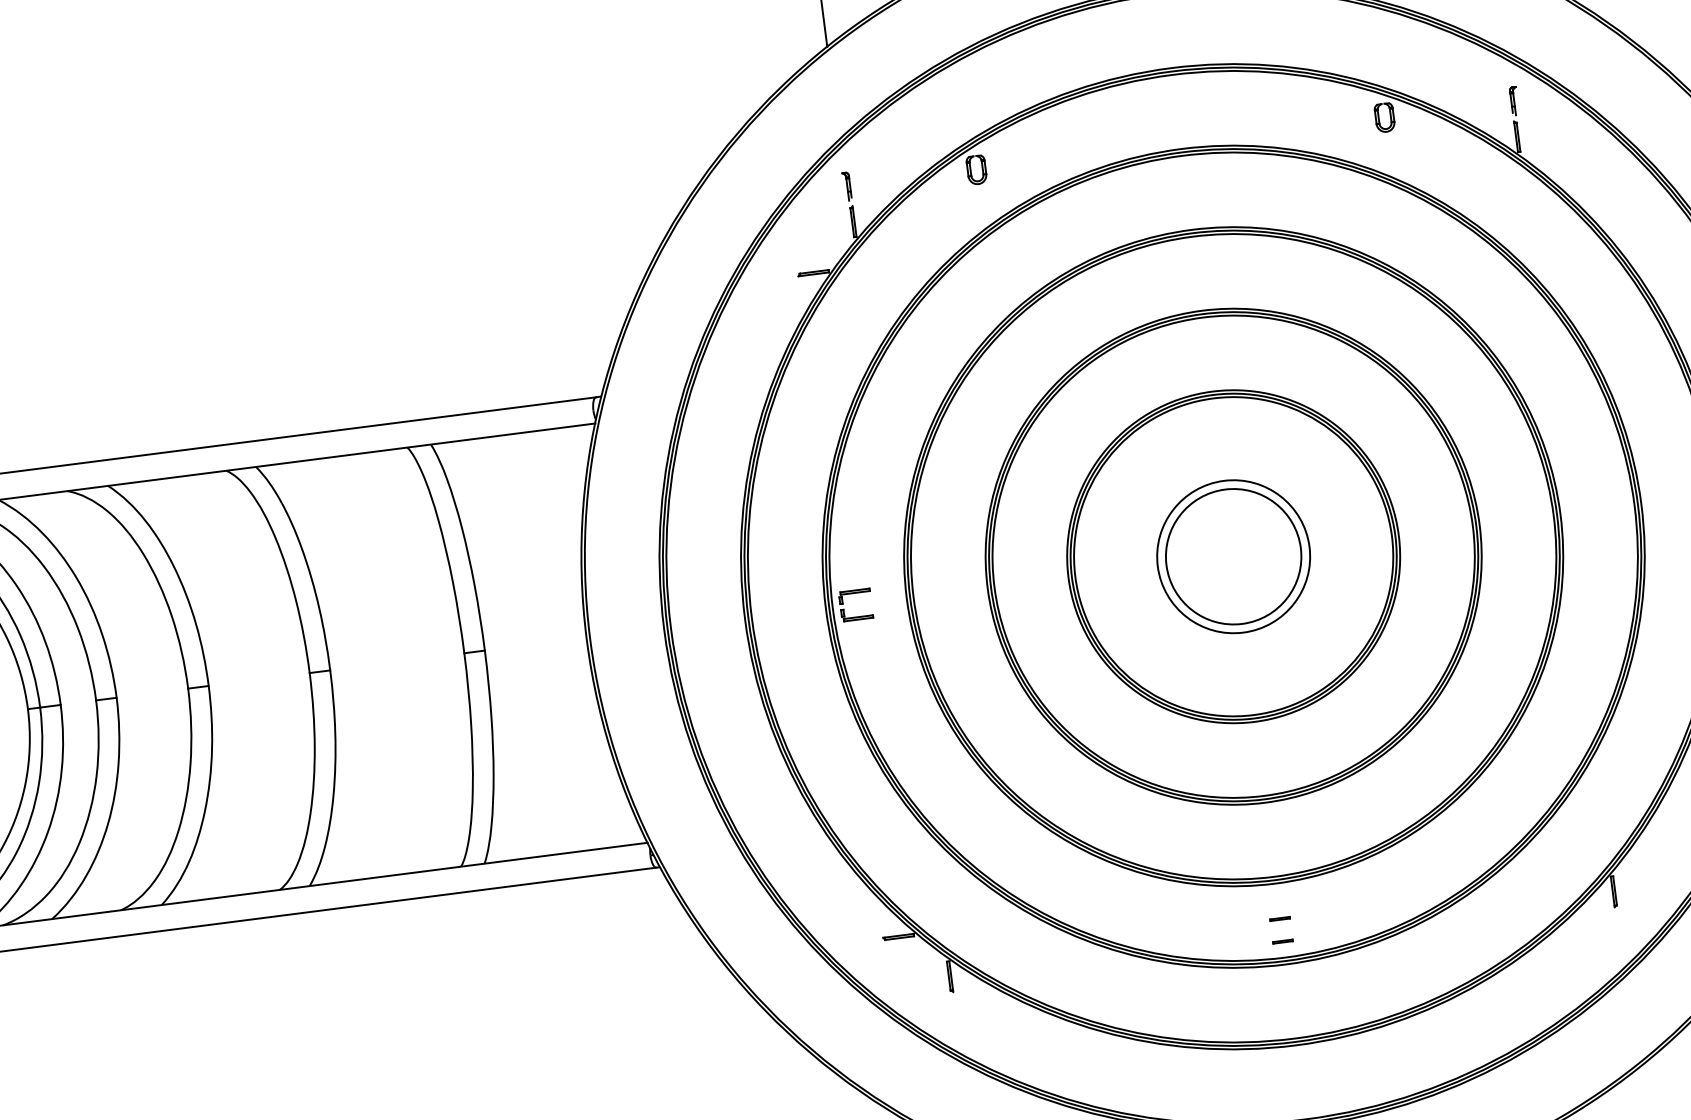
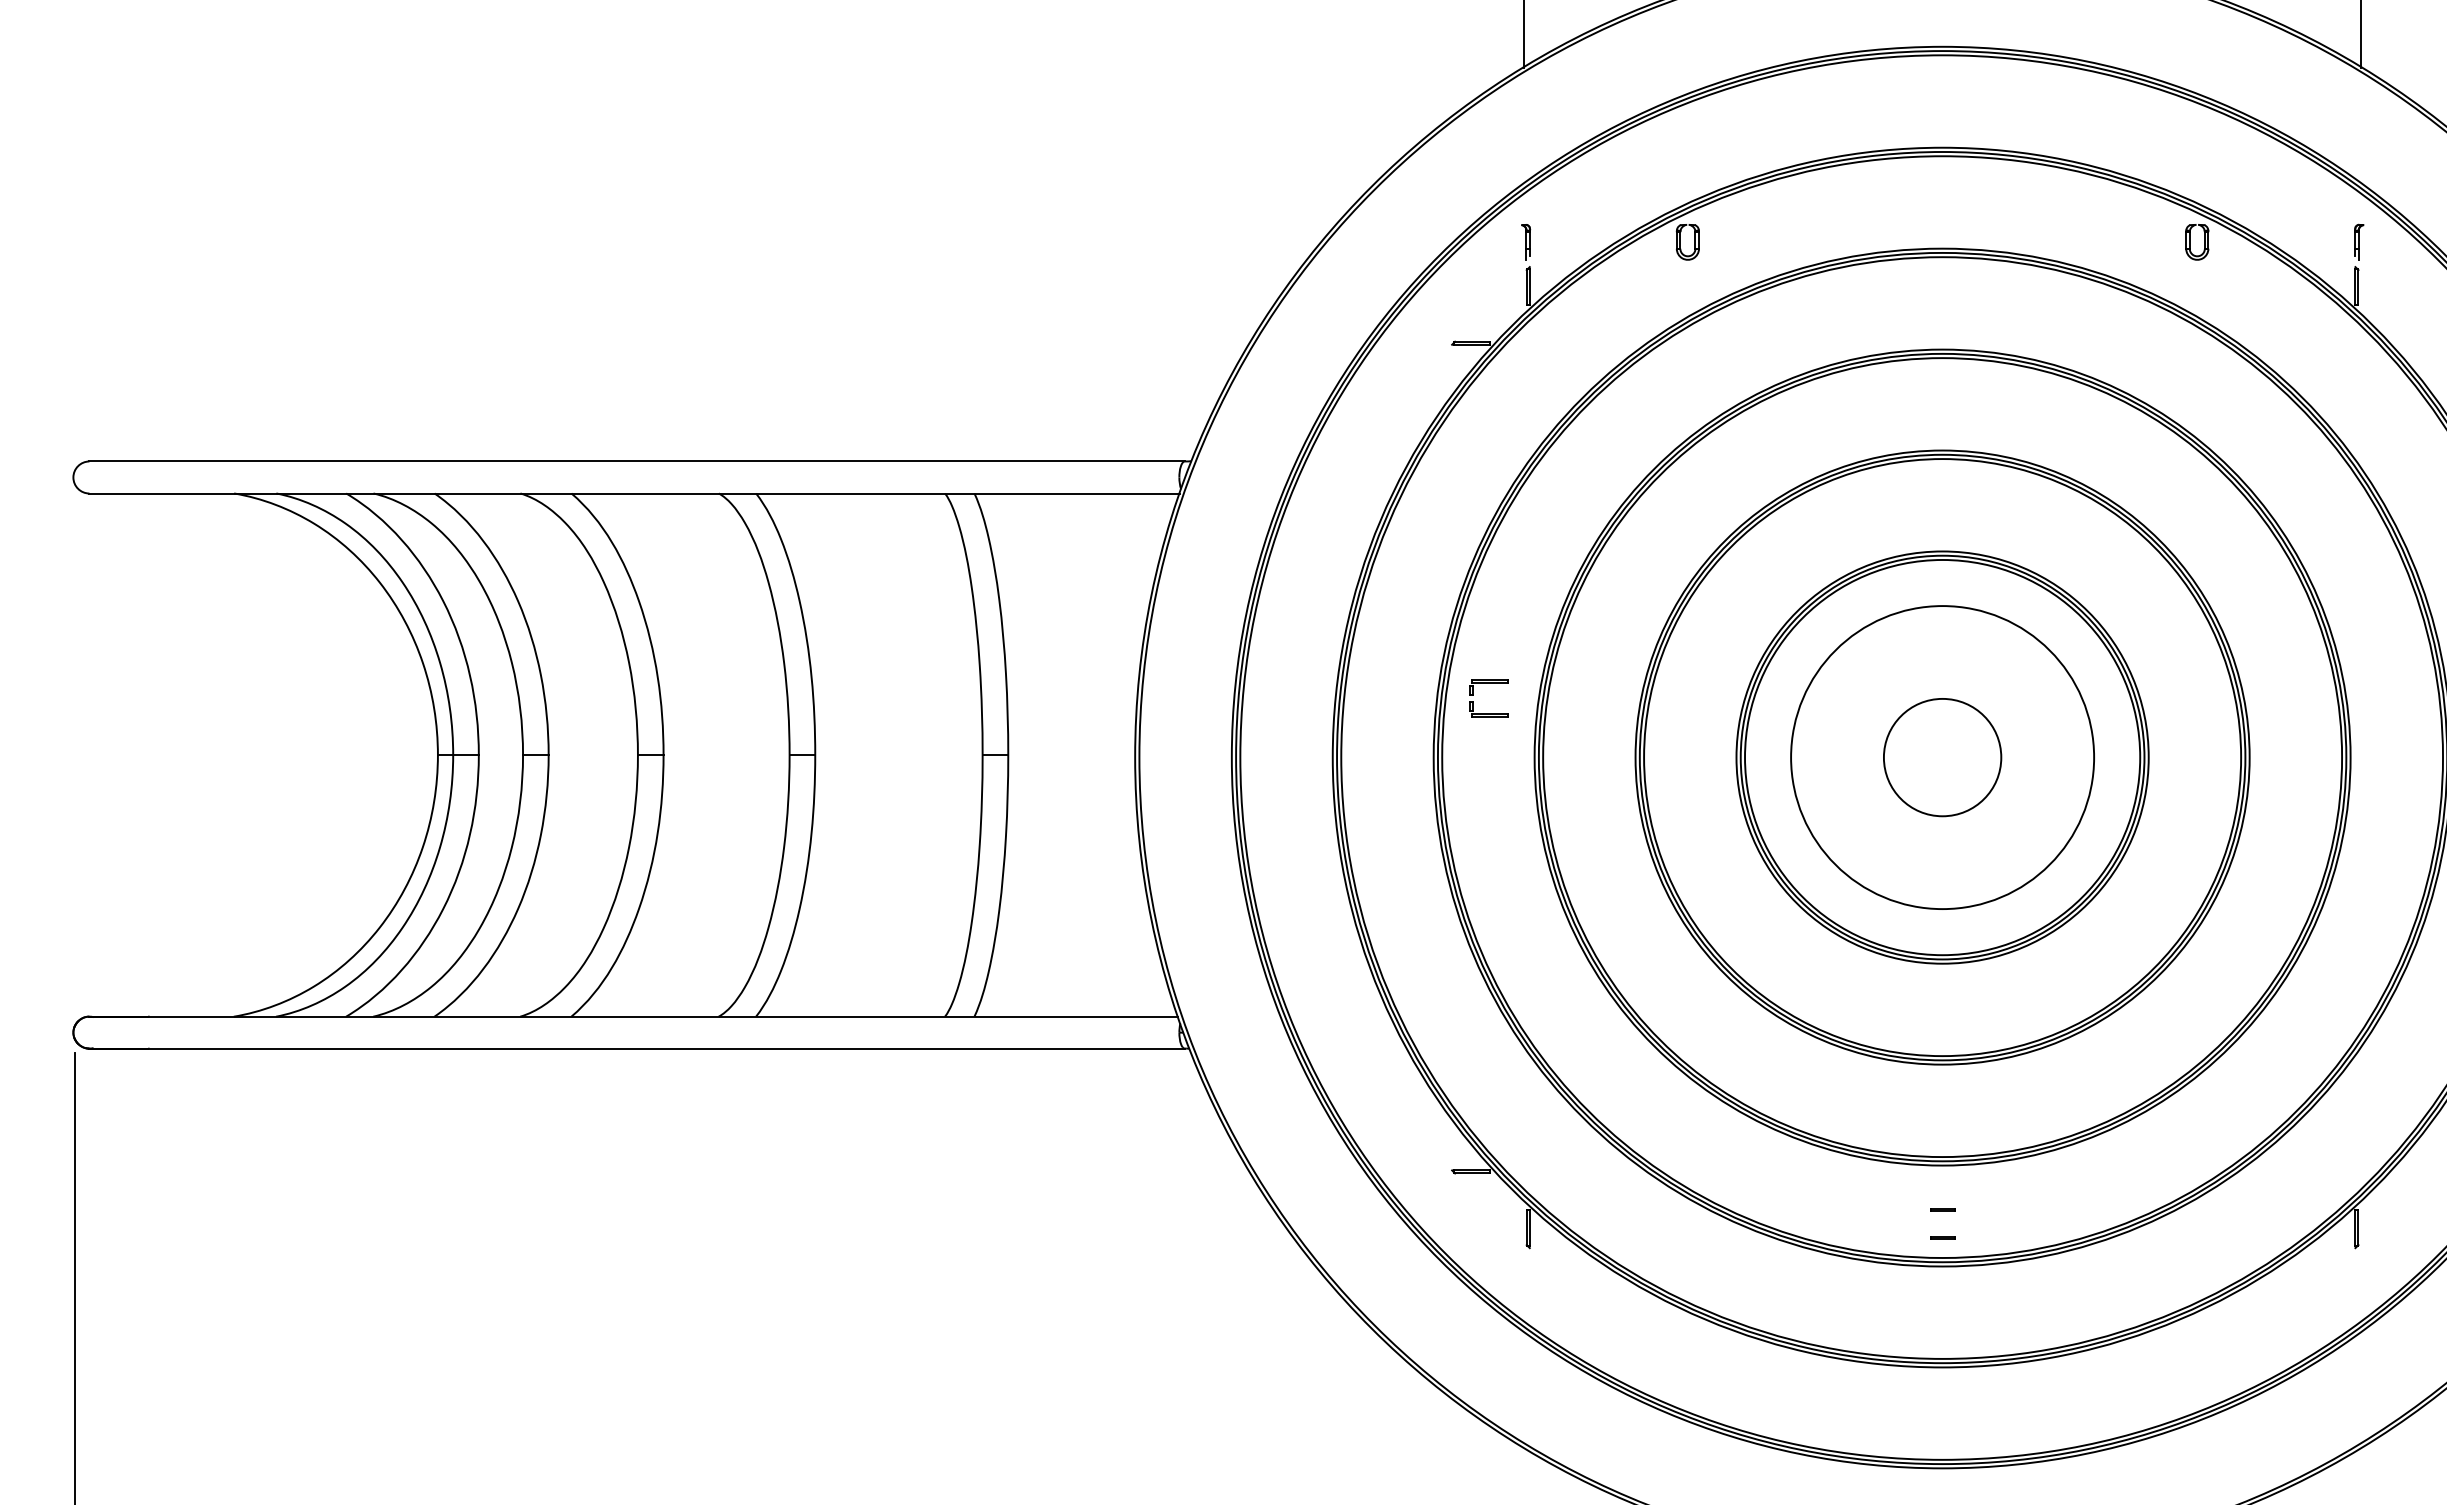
circle: (1233, 556) -> (1942, 757), size x0.7
circle: (1233, 556) -> (1942, 757), size x1.6
part: (853, 593) -> (1488, 683), moved

